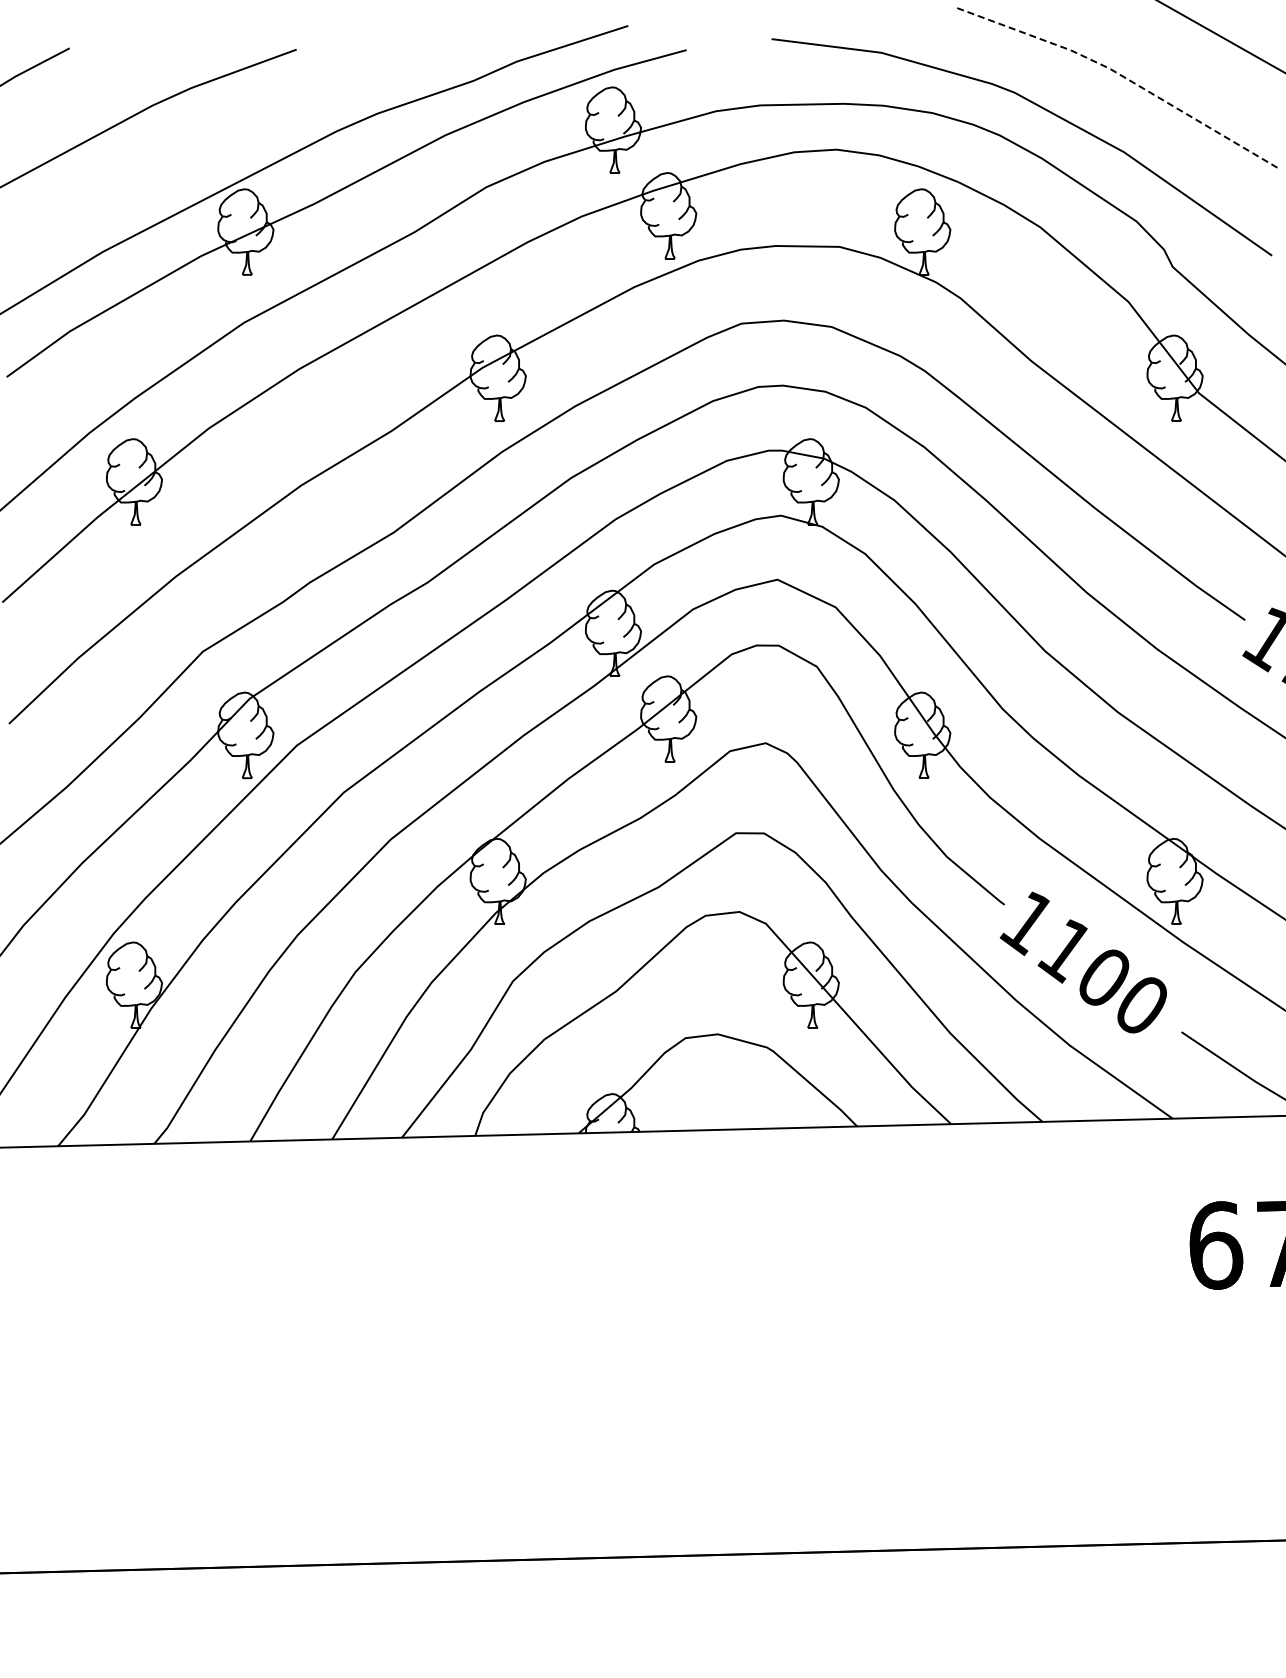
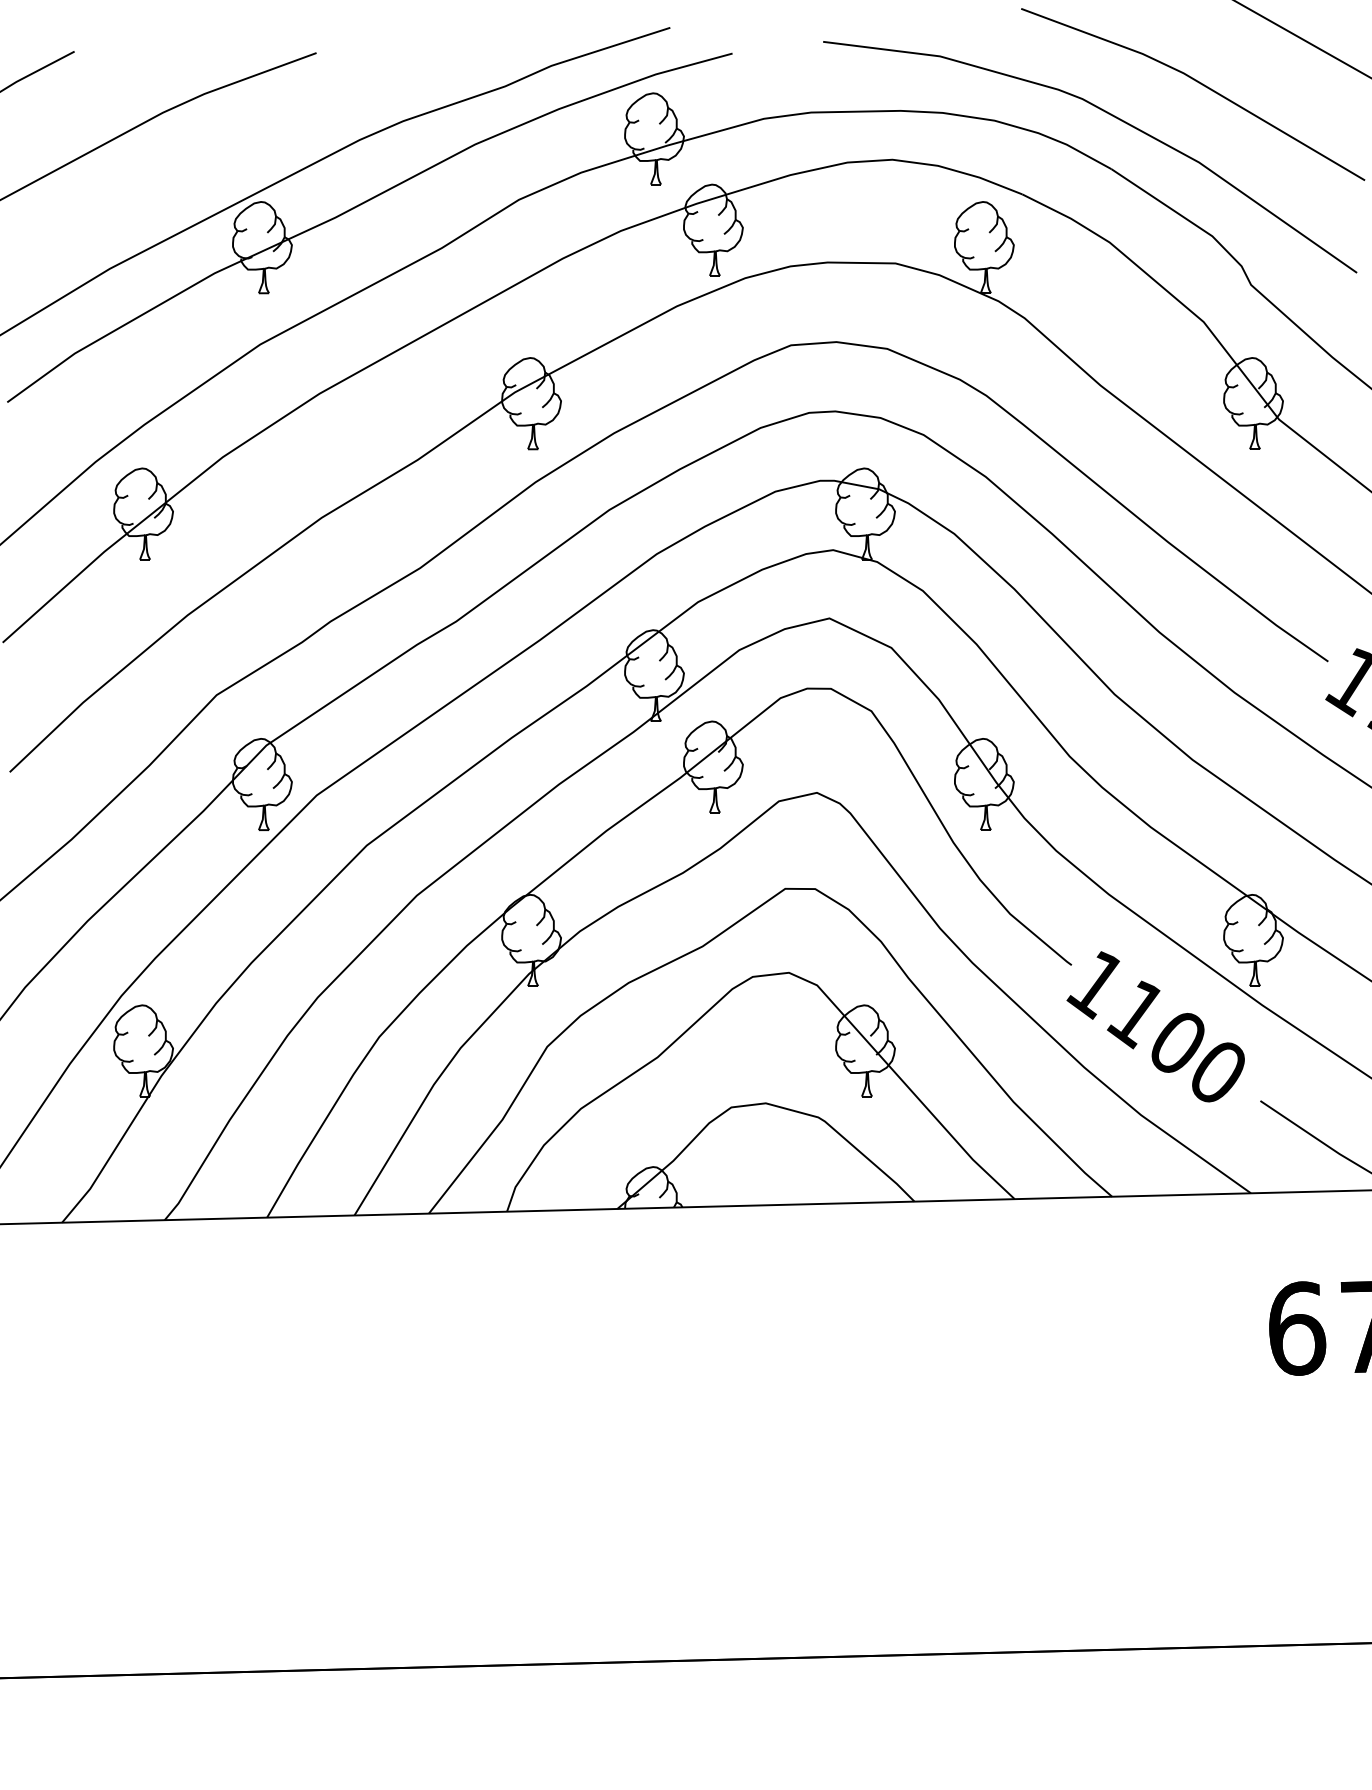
line: (1123, 76) -> (1198, 81), dashed -> solid

